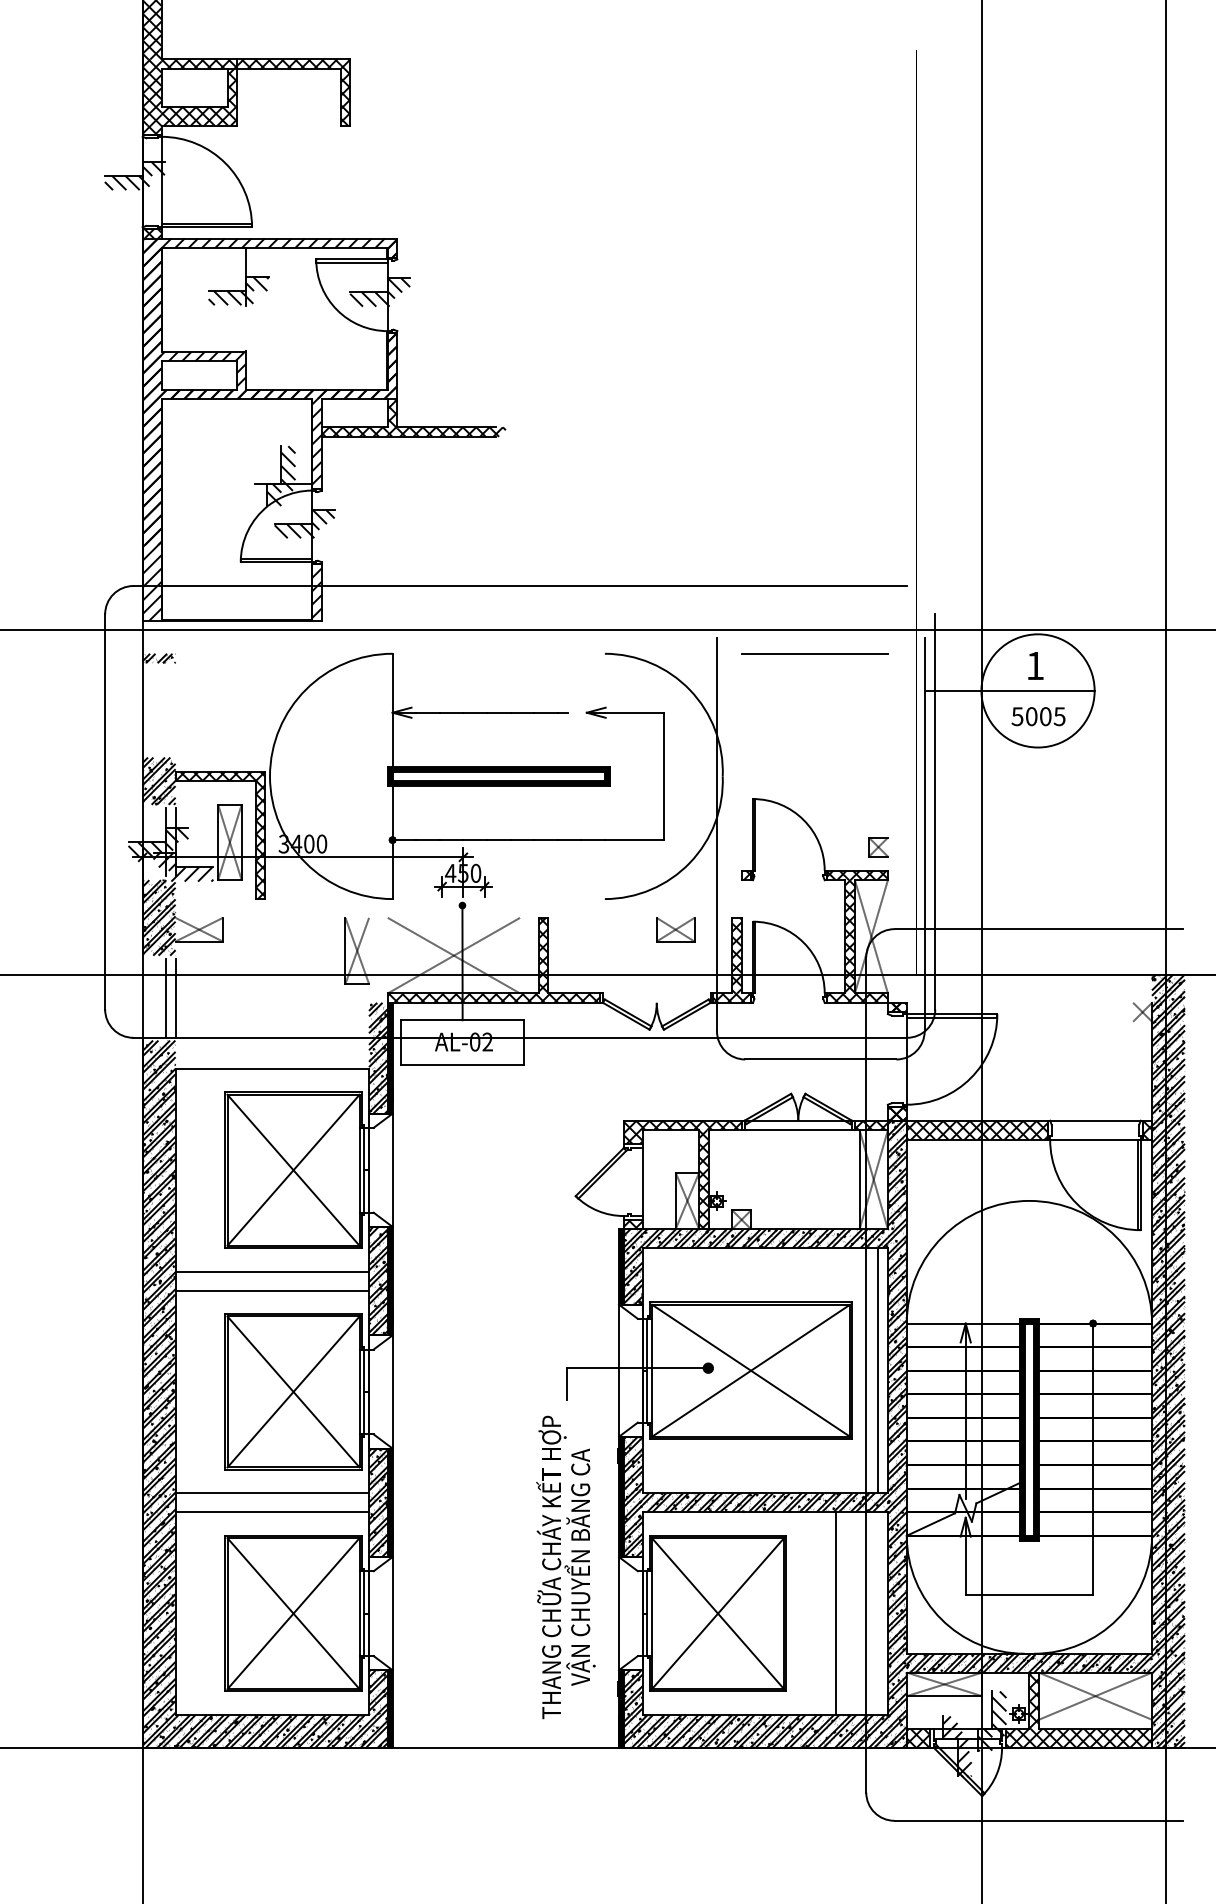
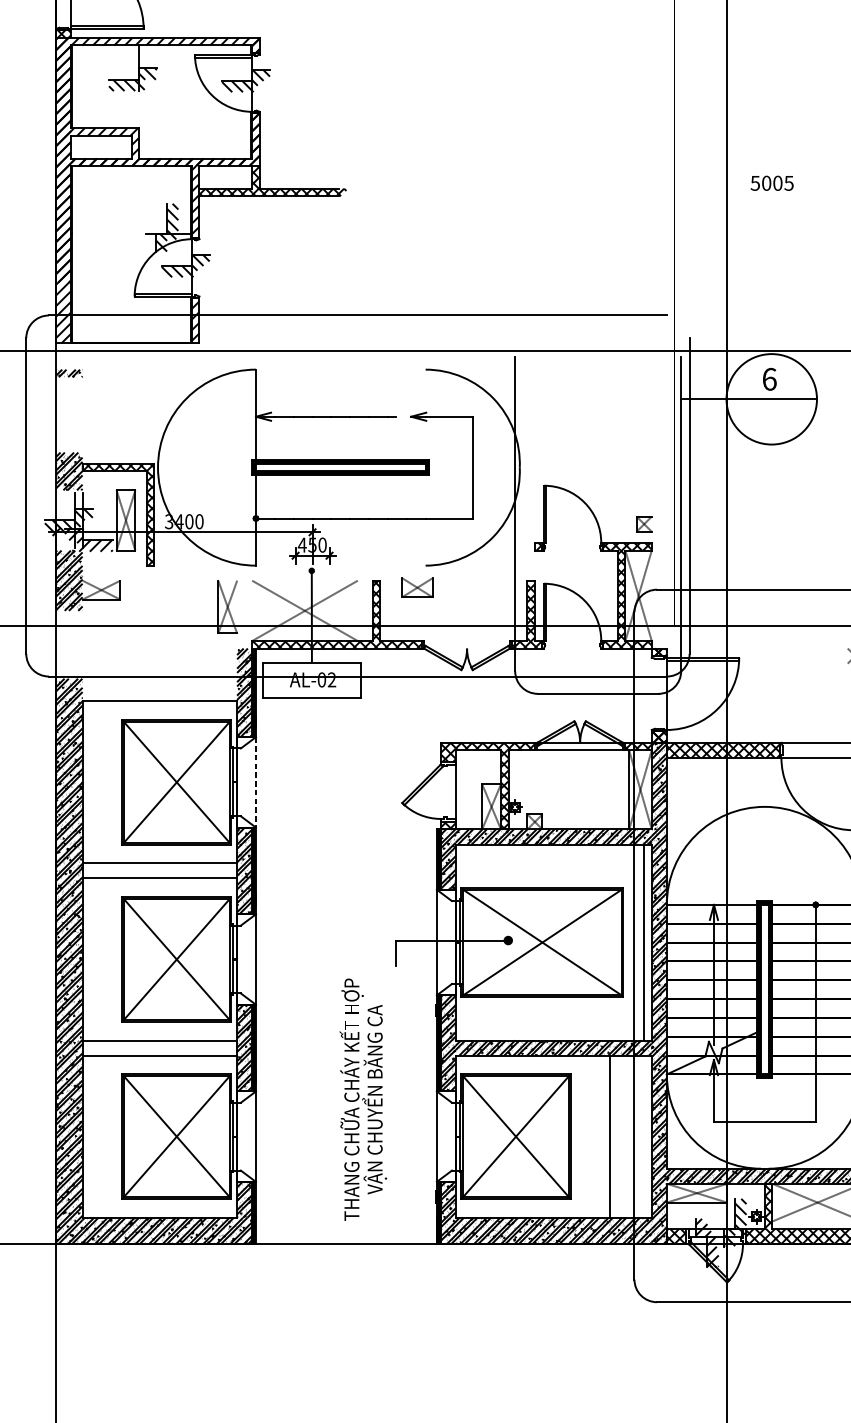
line: (814, 653) -> (593, 369), removed
text: (1035, 665) -> (769, 379), 1 -> 6
text: (1038, 716) -> (772, 183), moved
part: (675, 929) -> (417, 587), moved
line: (166, 997) -> (75, 644), removed
line: (175, 997) -> (82, 644), removed
line: (392, 1170) -> (255, 782), solid -> dashed
text: (565, 1567) -> (362, 1099), moved

